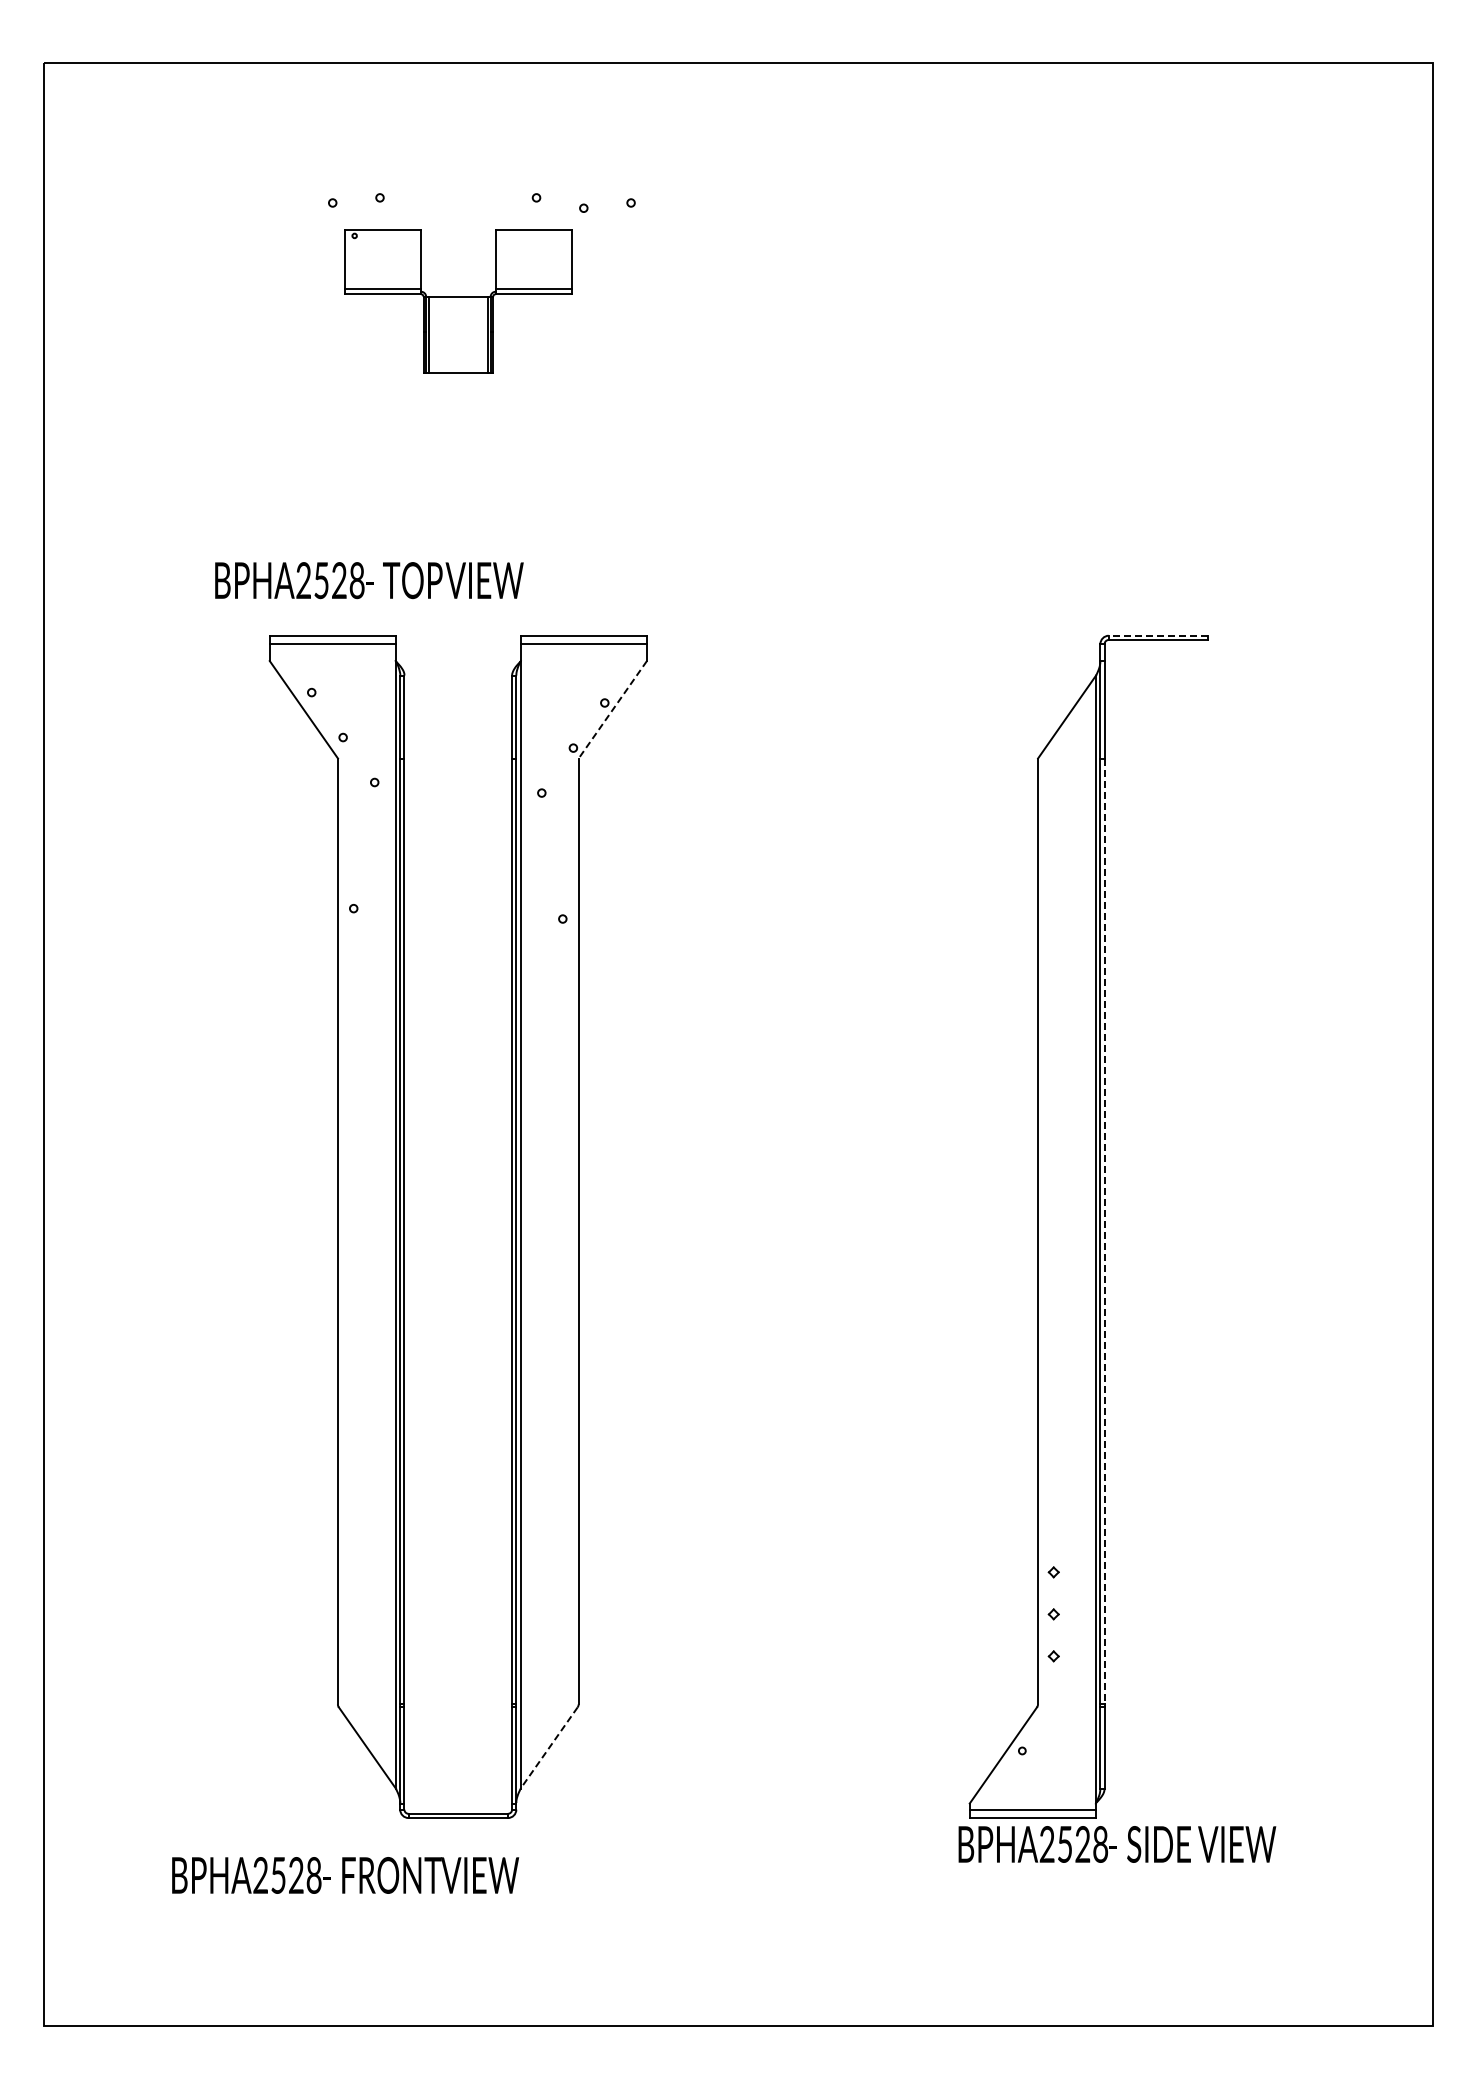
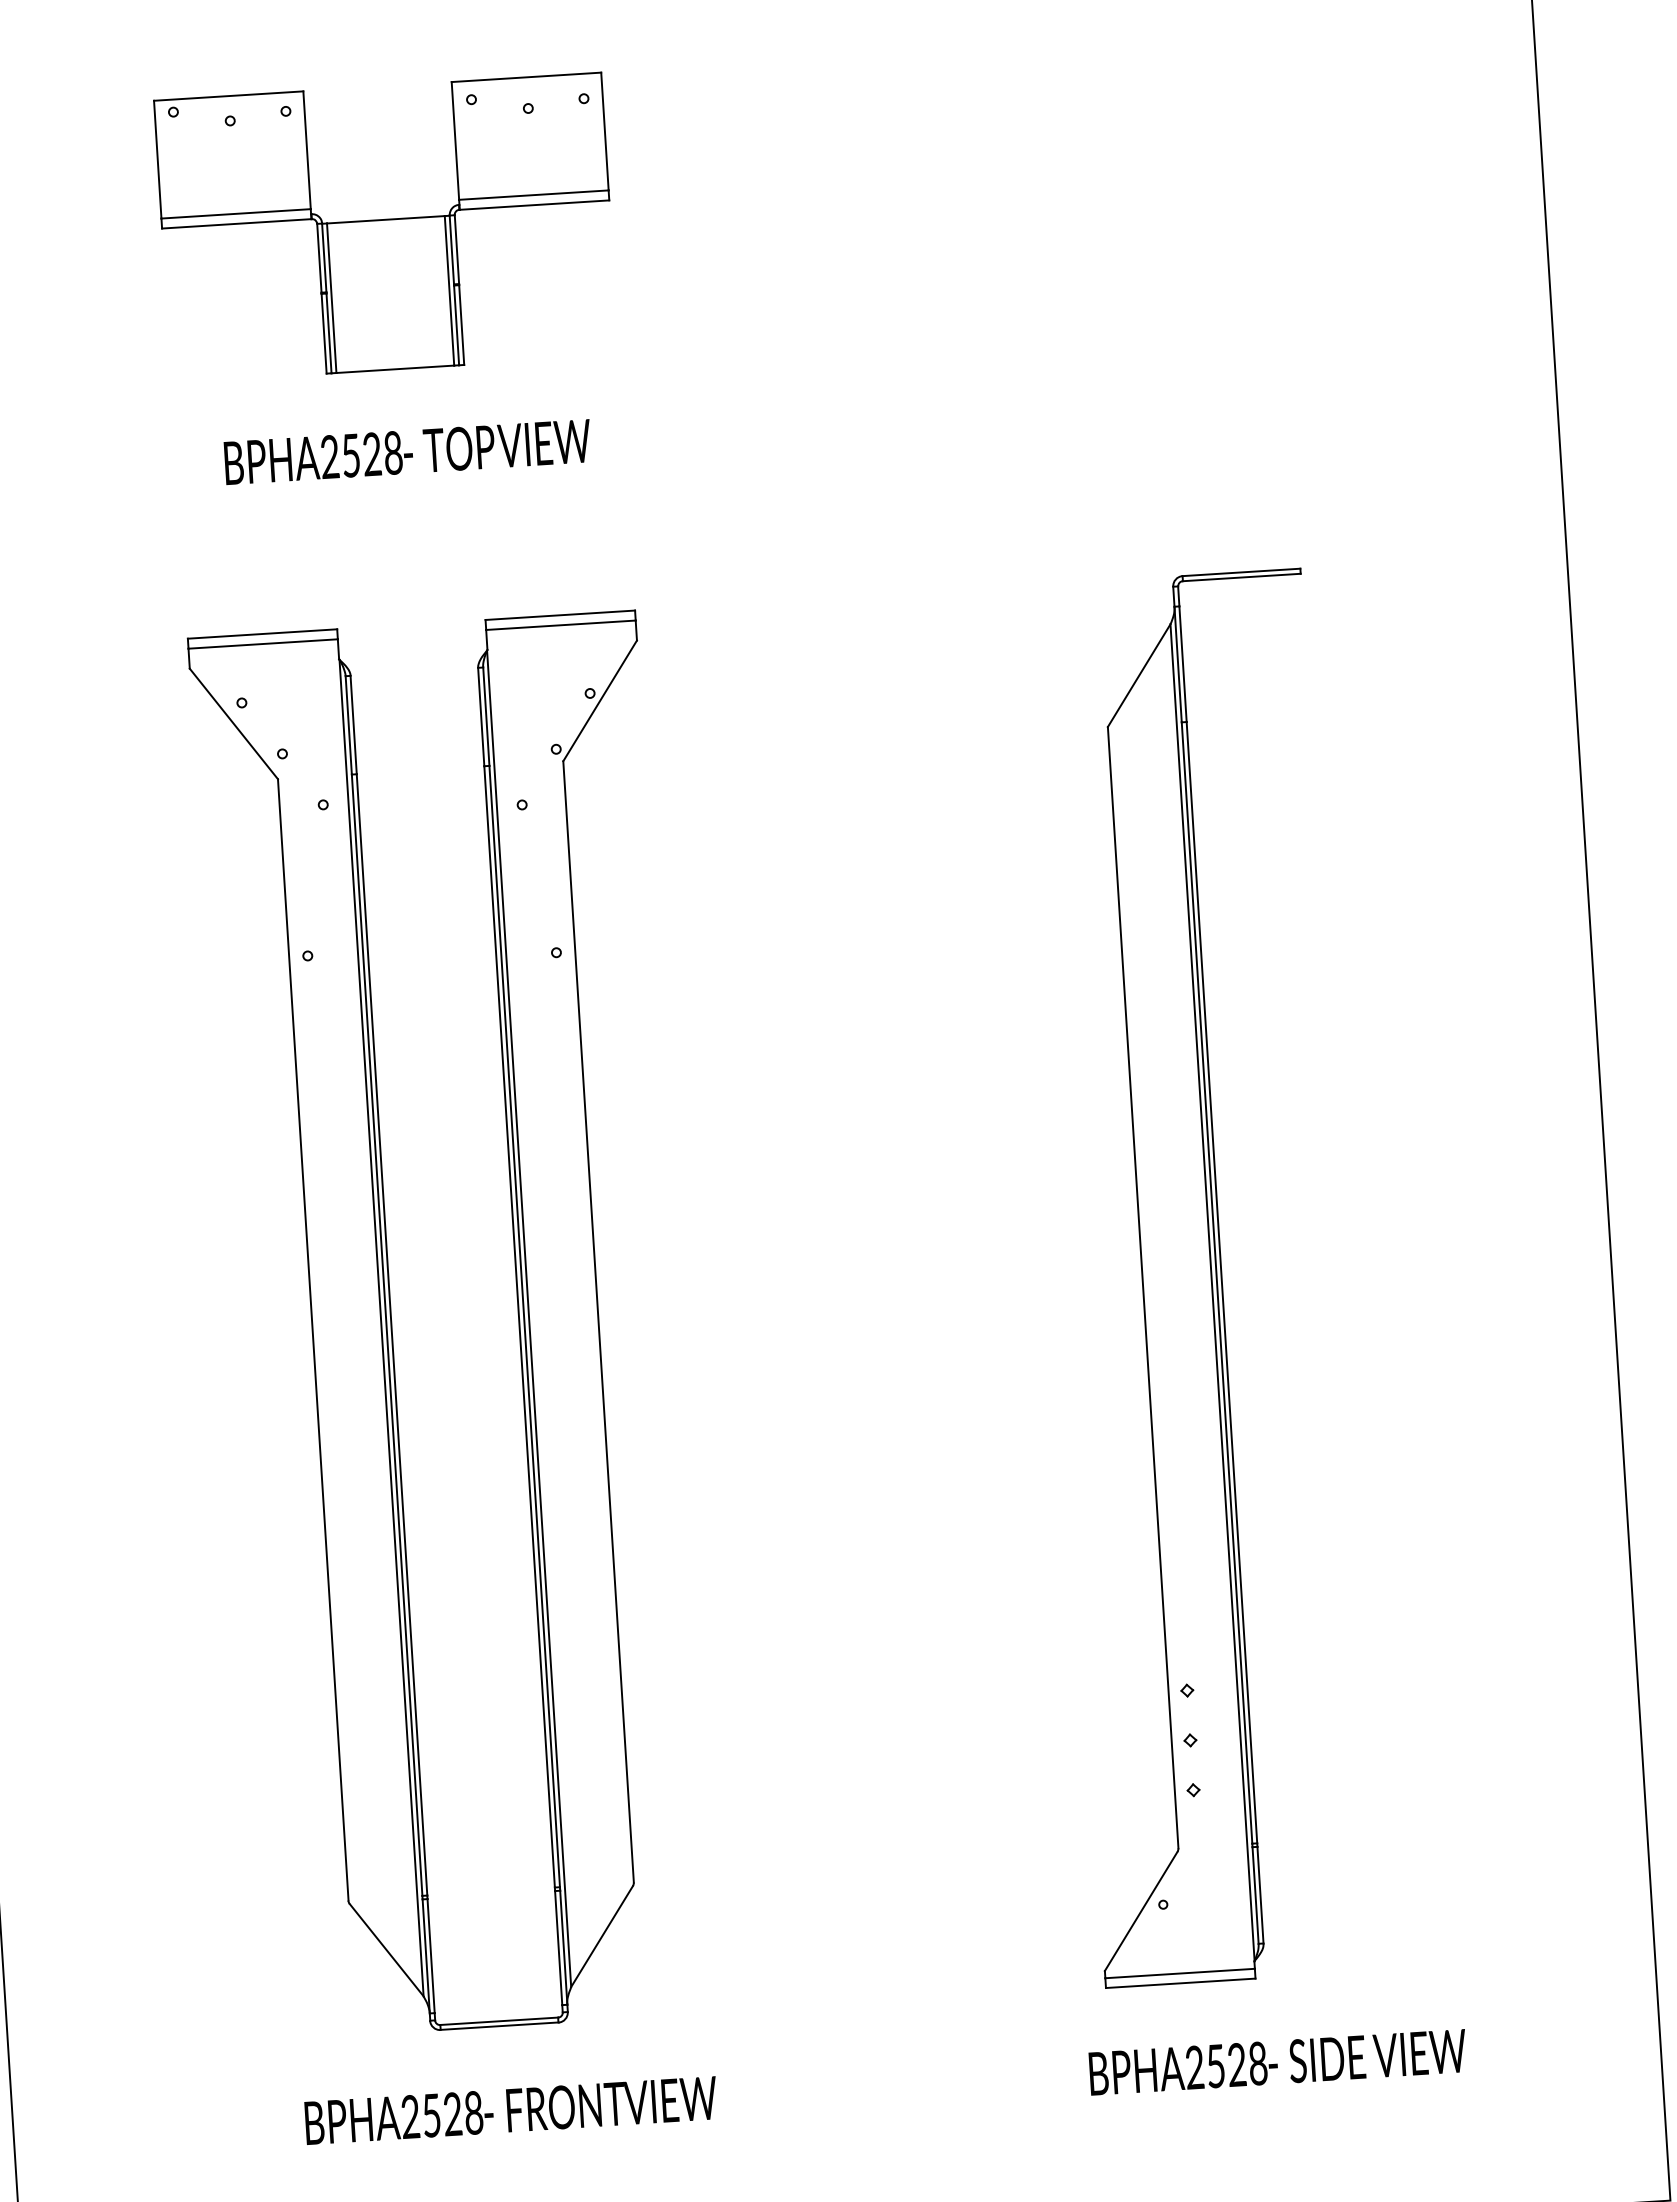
part: (458, 300) -> (386, 227), size x1.67
text: (369, 580) -> (407, 451), moved
line: (1158, 635) -> (1241, 572), dashed -> solid
line: (612, 709) -> (599, 700), dashed -> solid
line: (1104, 1231) -> (1221, 1282), dashed -> solid
line: (549, 1748) -> (602, 1937), dashed -> solid
text: (1117, 1844) -> (1278, 2062), moved
text: (345, 1875) -> (511, 2110), moved

